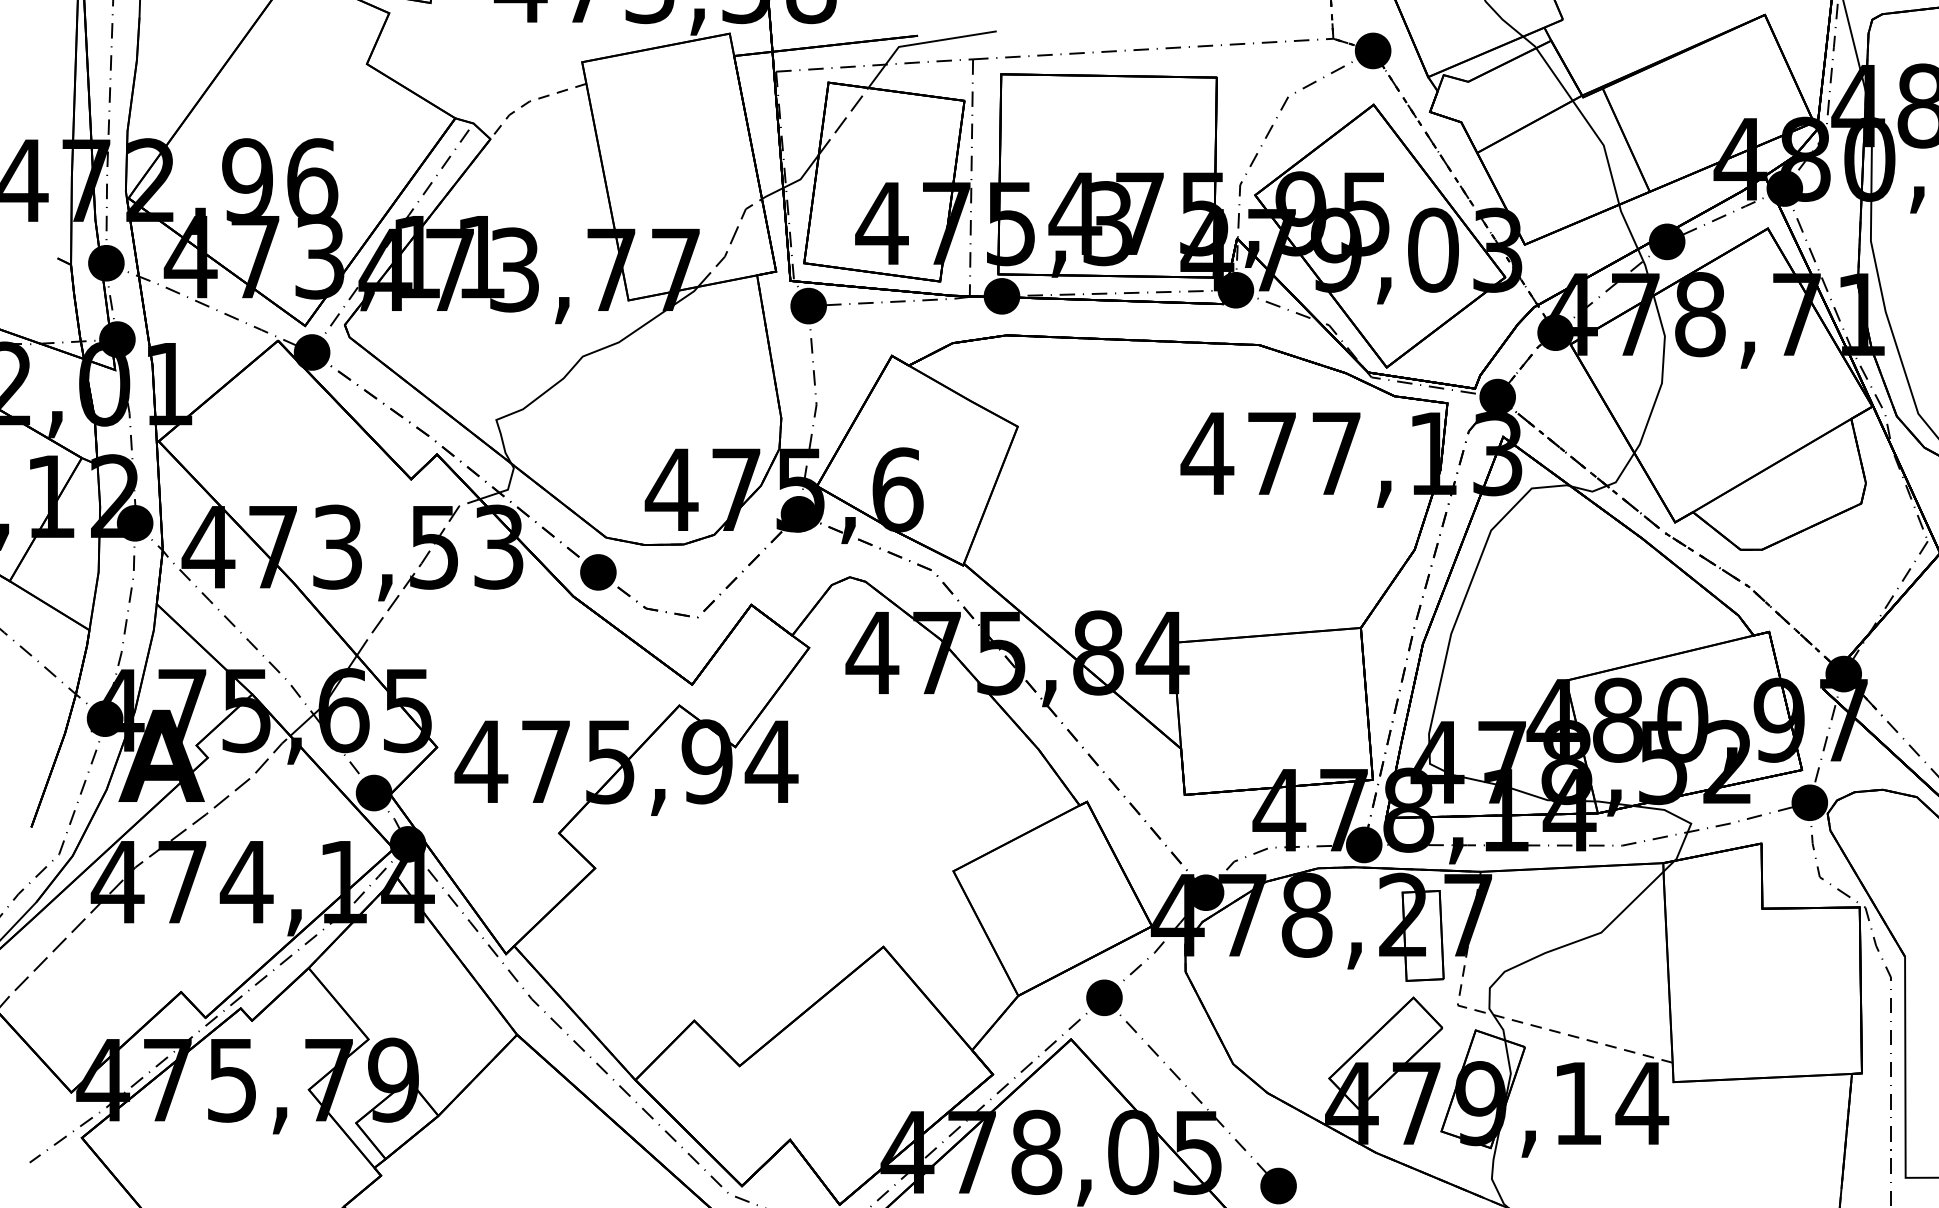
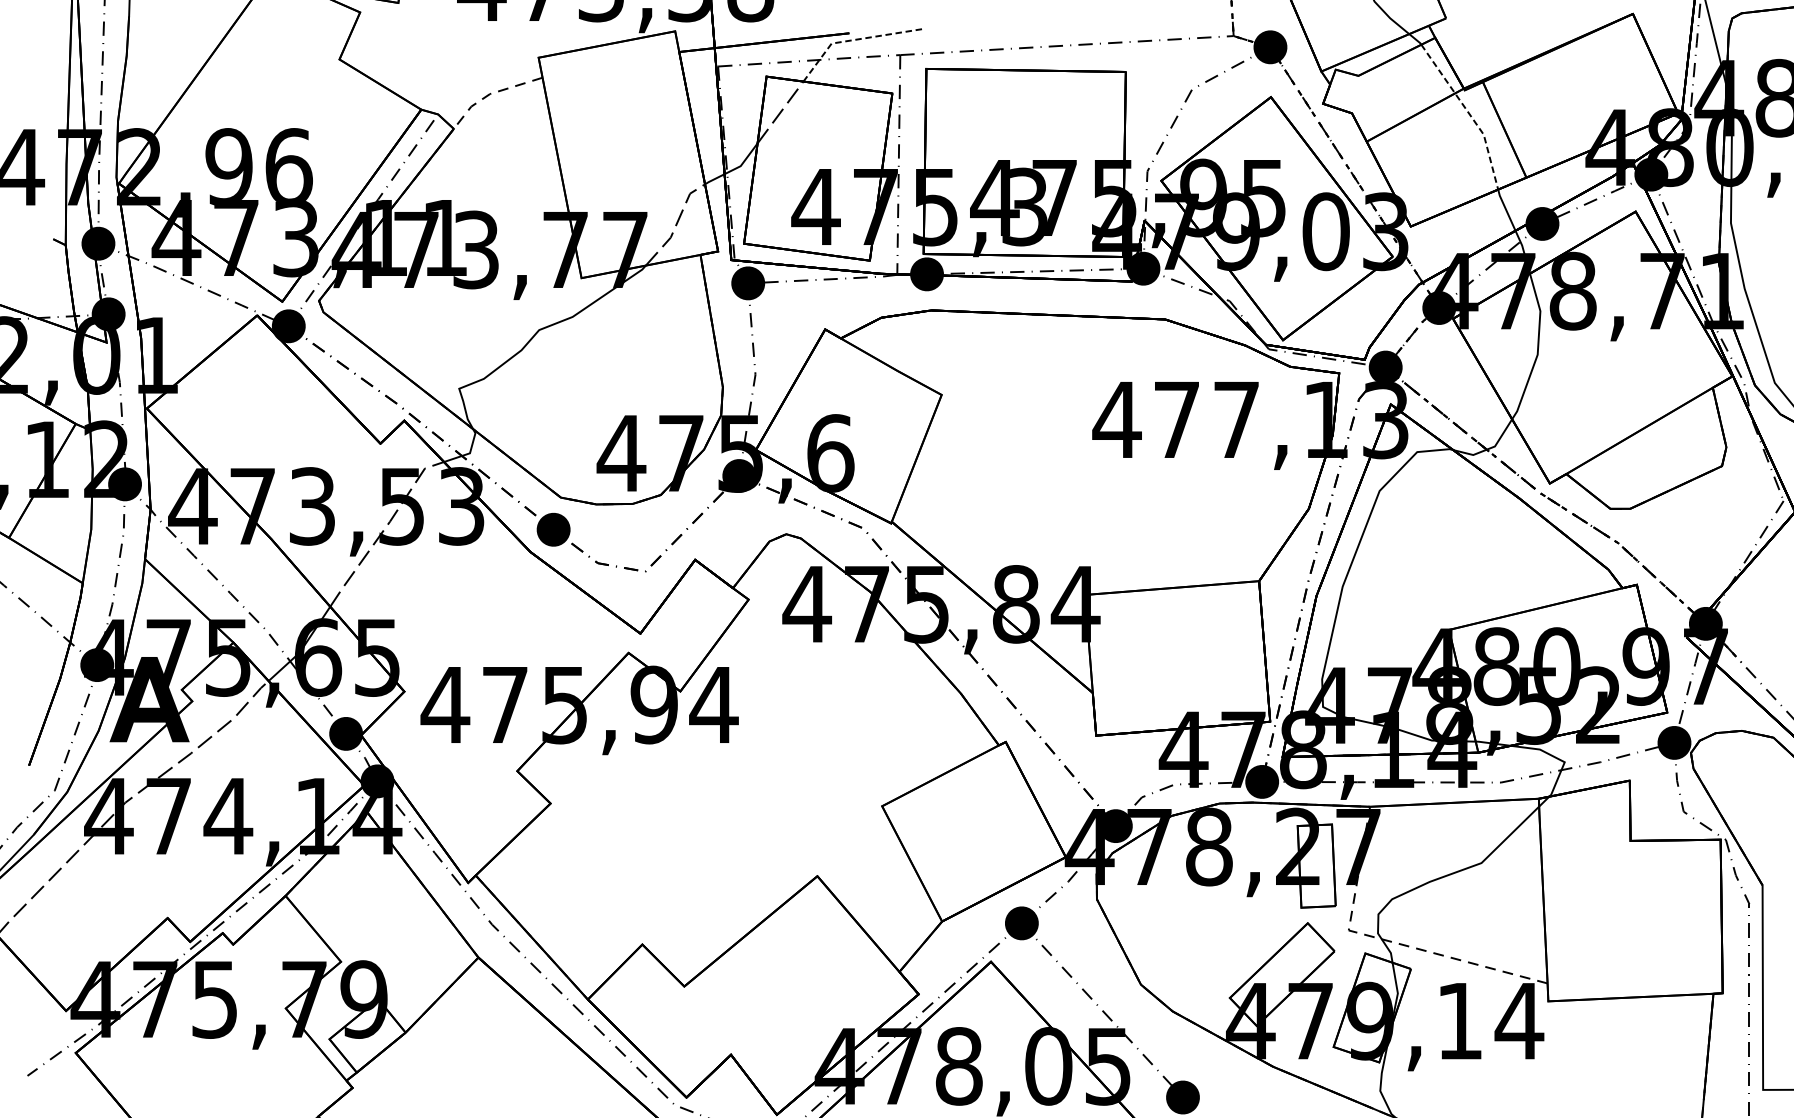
line: (922, 43) -> (853, 40), solid -> dashed
line: (1587, 122) -> (1468, 113), solid -> dashed

